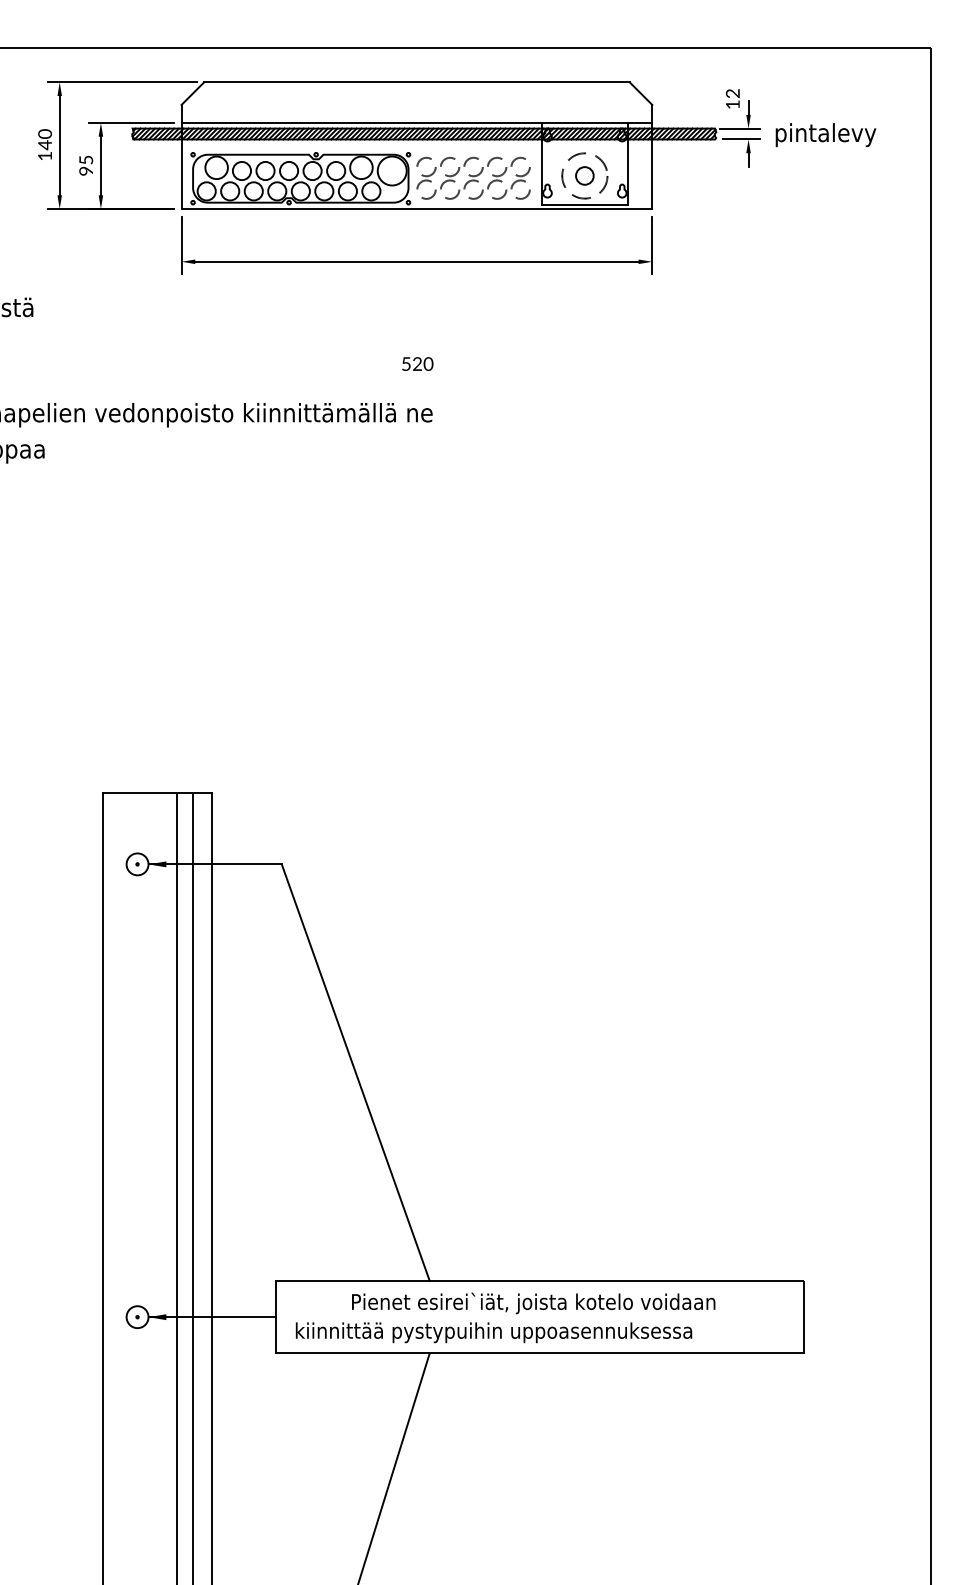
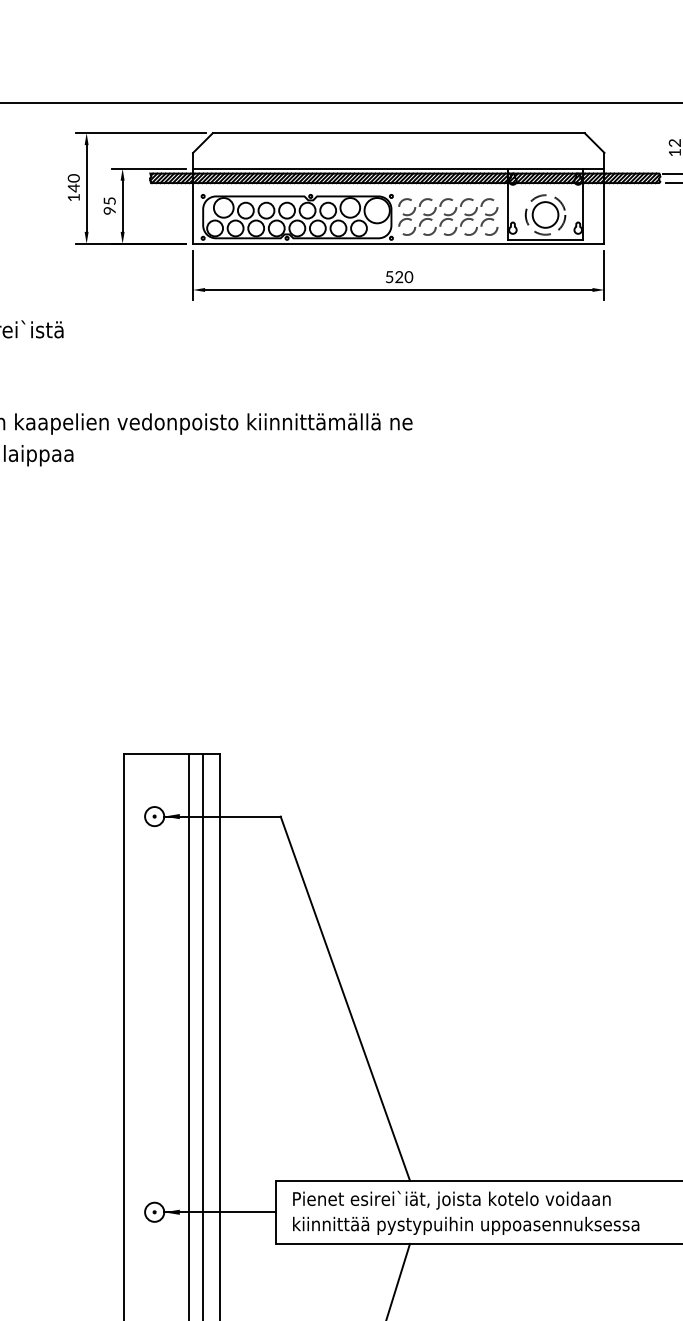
circle: (584, 175) -> (545, 214), size x1.67
text: (417, 363) -> (399, 276), moved
text: (533, 1303) -> (451, 1200), moved

